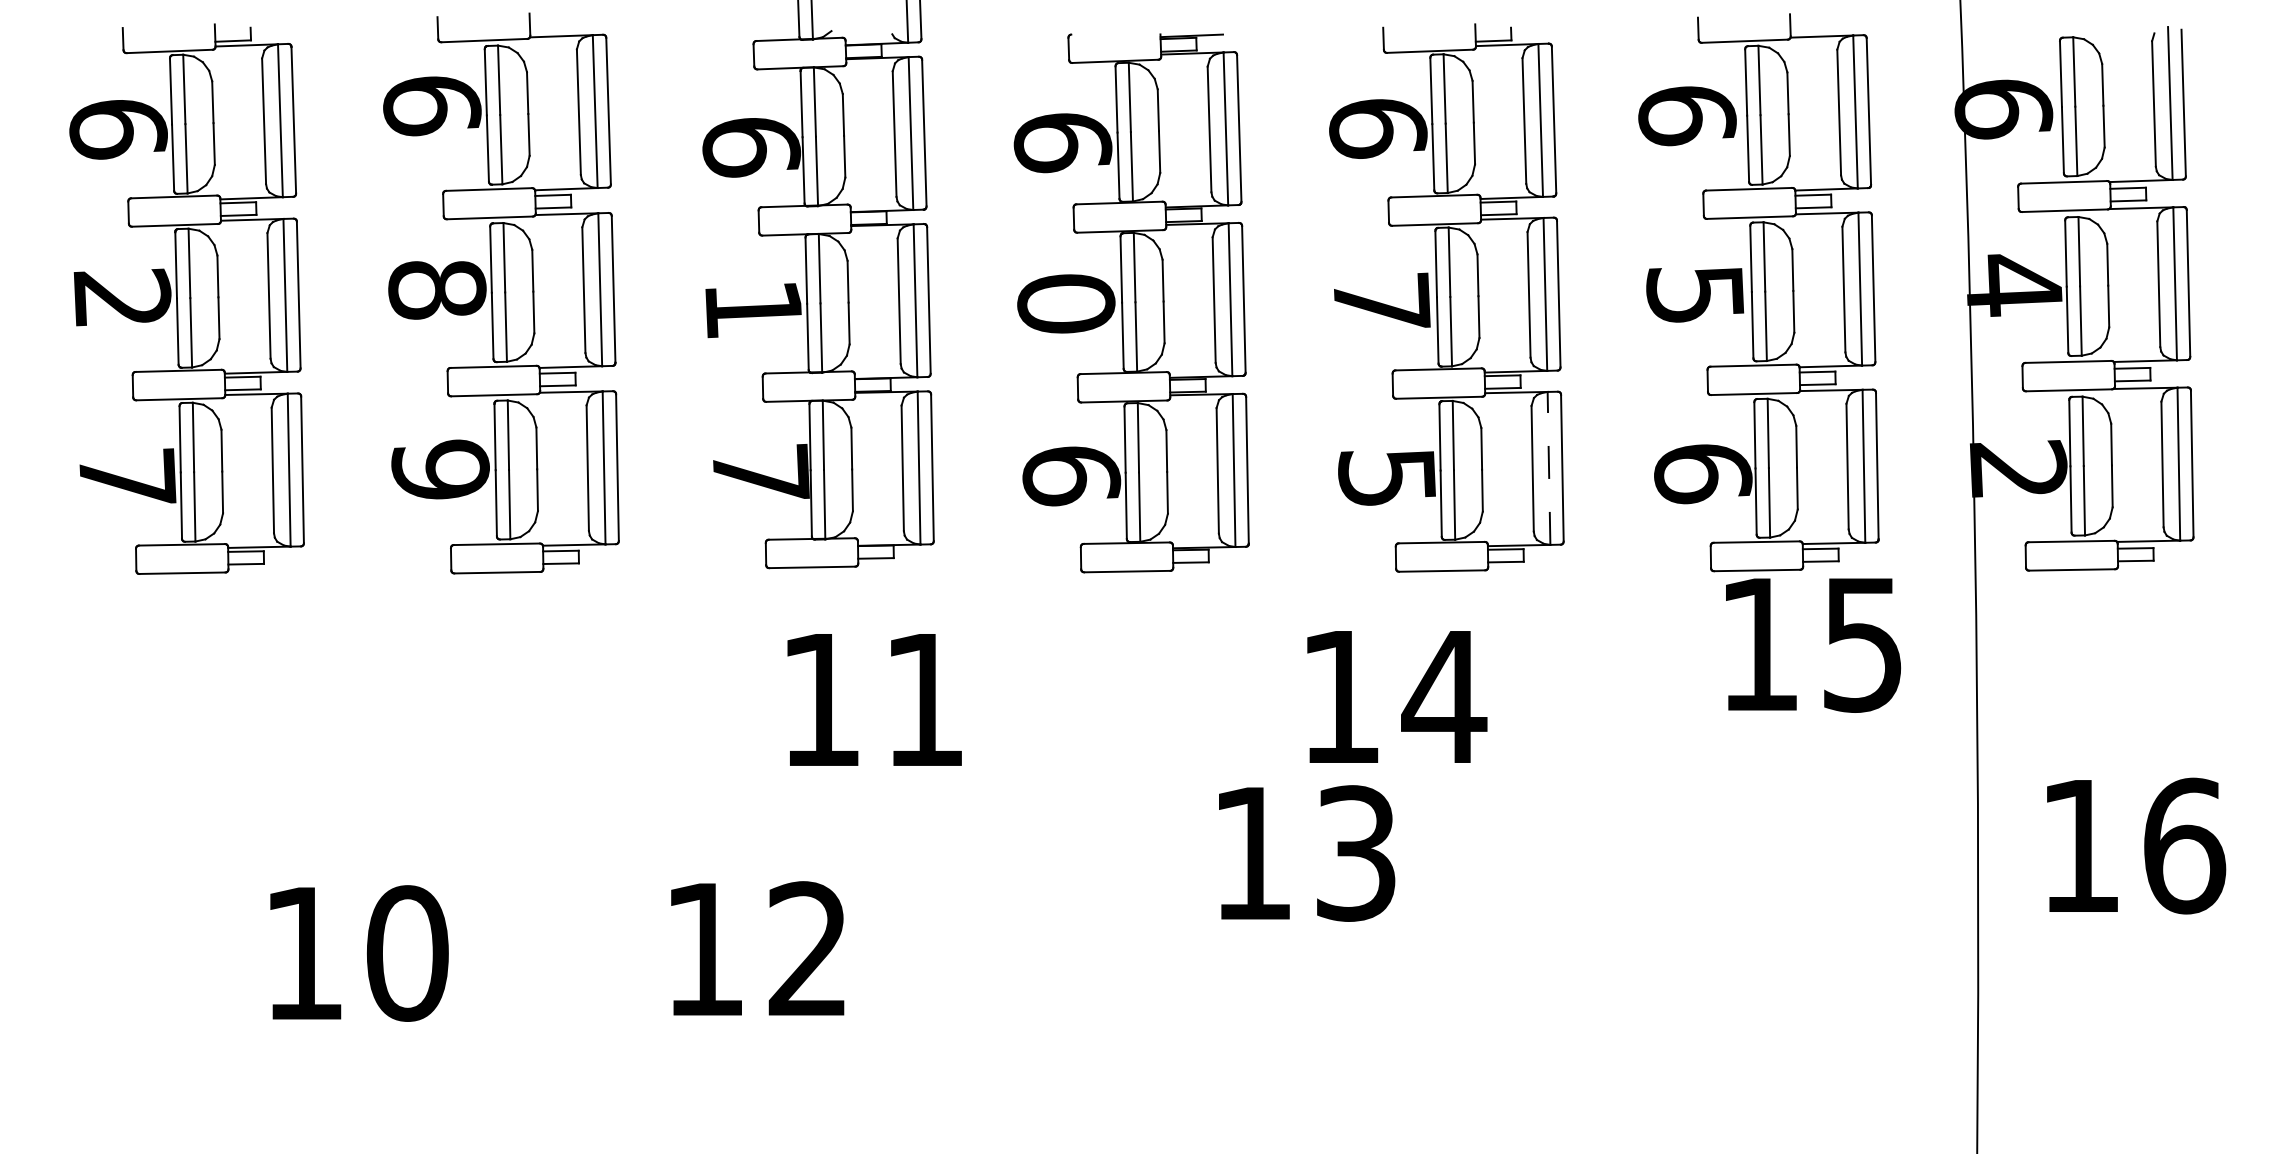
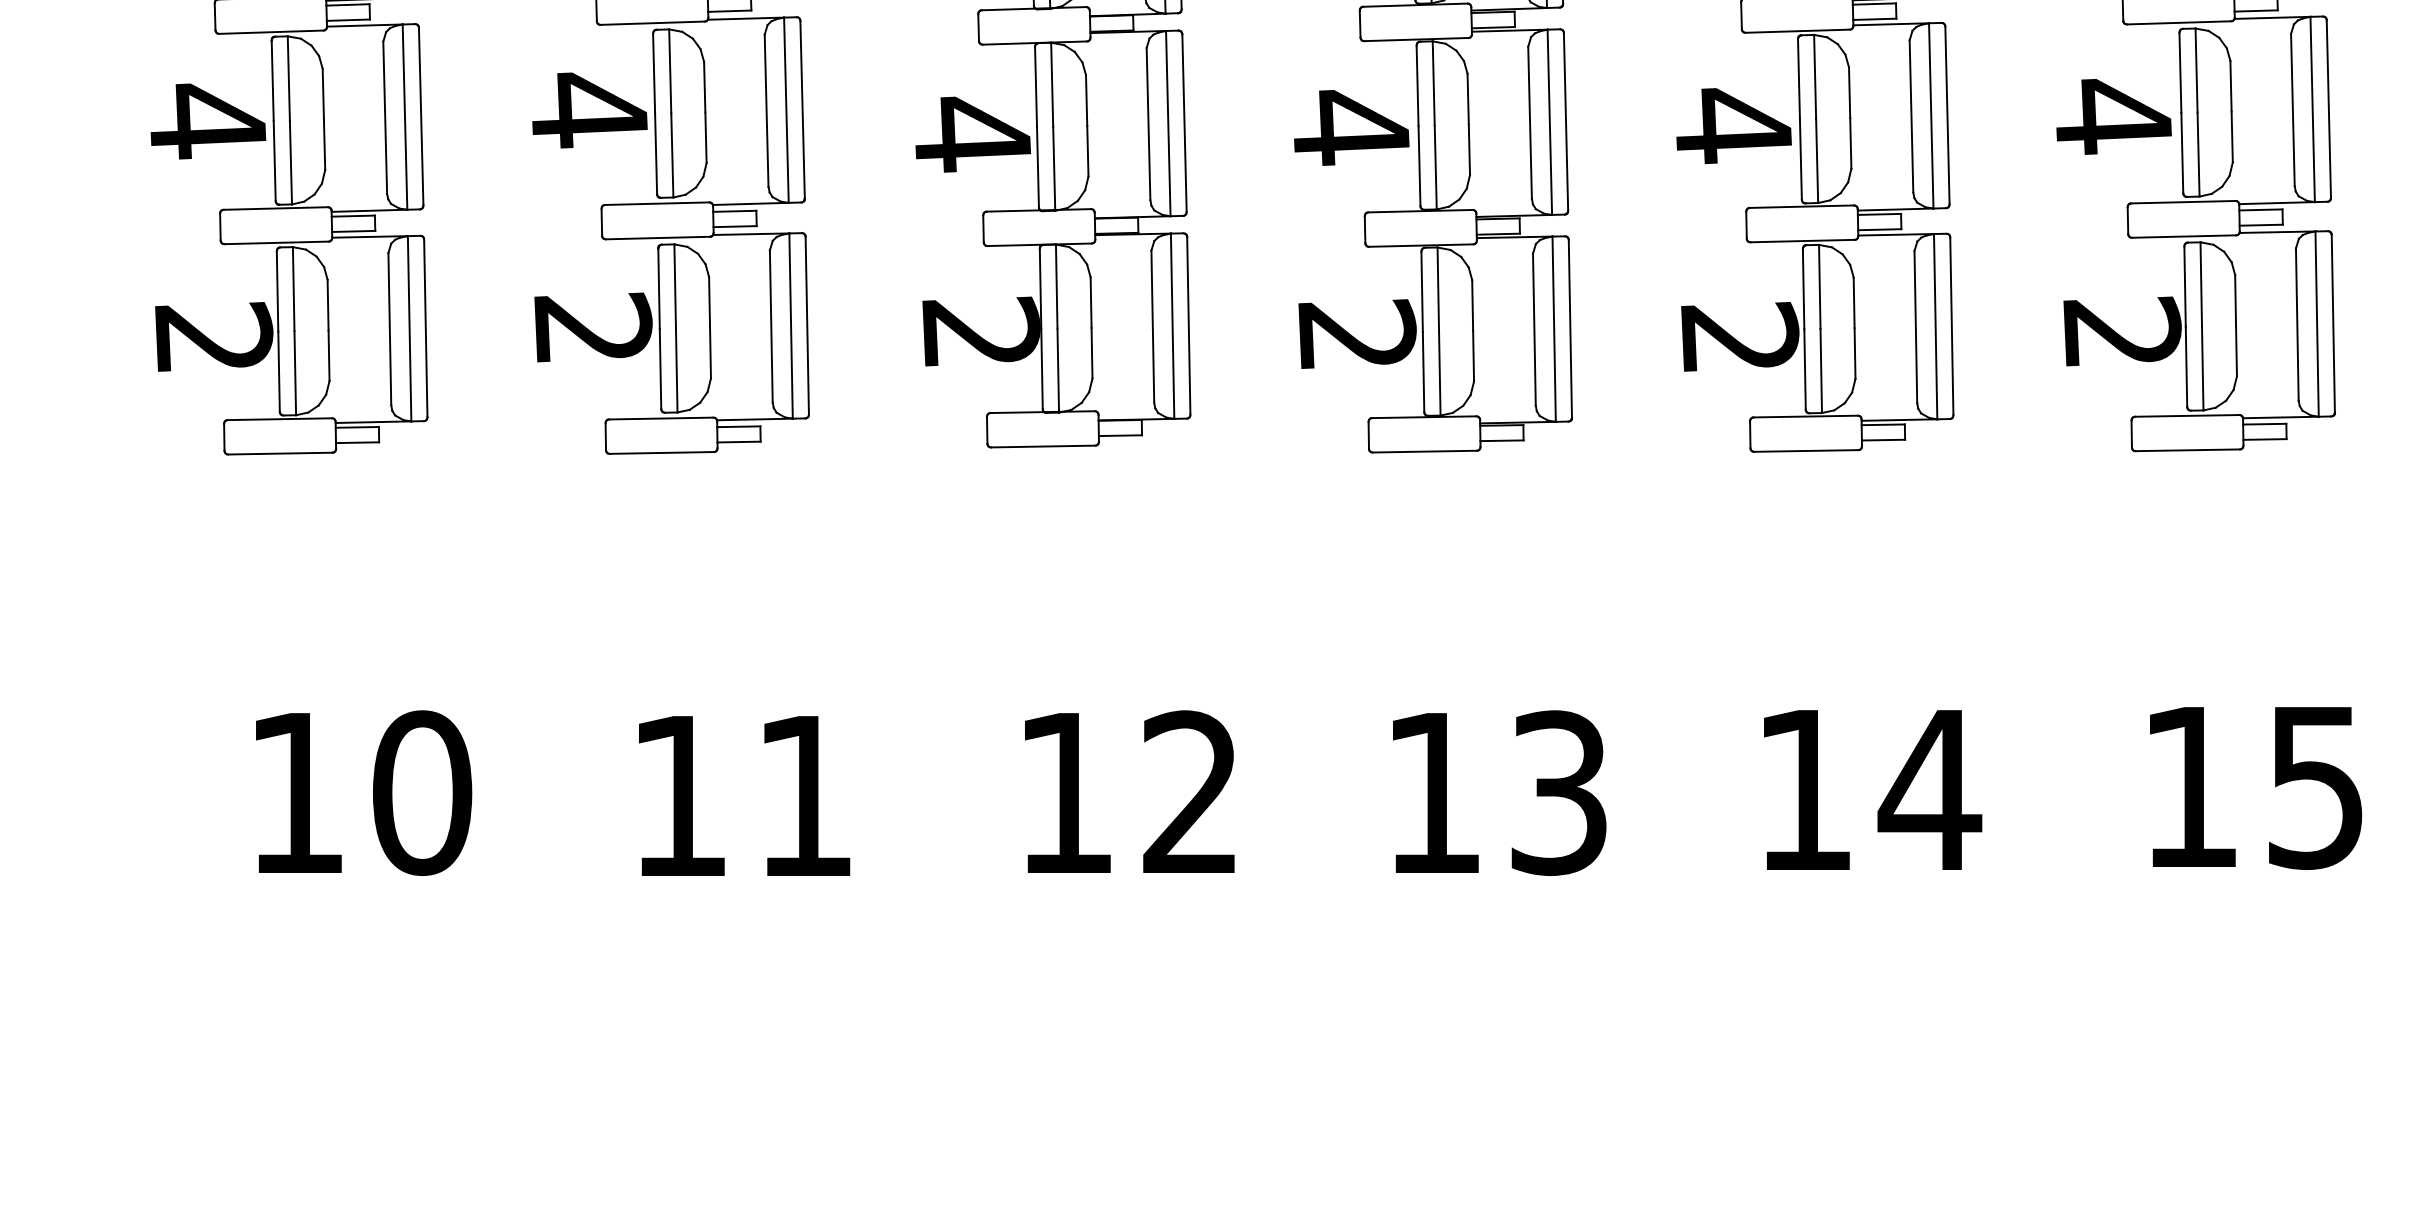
text: (437, 289) -> (589, 109), 8 -> 4
text: (1695, 295) -> (2113, 117), 5 -> 4
text: (122, 298) -> (207, 120), 2 -> 4
text: (1382, 302) -> (1733, 125), 7 -> 4
text: (1066, 304) -> (1351, 128), 0 -> 4
text: (753, 309) -> (972, 134), 1 -> 4
line: (1549, 467) -> (1936, 325), dashed -> solid
text: (440, 469) -> (592, 327), 9 -> 2
text: (760, 472) -> (980, 331), 7 -> 2
text: (1703, 473) -> (2122, 332), 6 -> 2
text: (1071, 475) -> (1357, 335), 6 -> 2
text: (127, 476) -> (213, 336), 7 -> 2
text: (1387, 476) -> (1740, 336), 5 -> 2
text: (1813, 645) -> (2256, 788), moved
text: (1397, 696) -> (1873, 789), moved
text: (874, 699) -> (744, 795), moved
text: (1307, 853) -> (1500, 793), moved
text: (757, 948) -> (1129, 791), moved
text: (359, 953) -> (363, 793), moved

